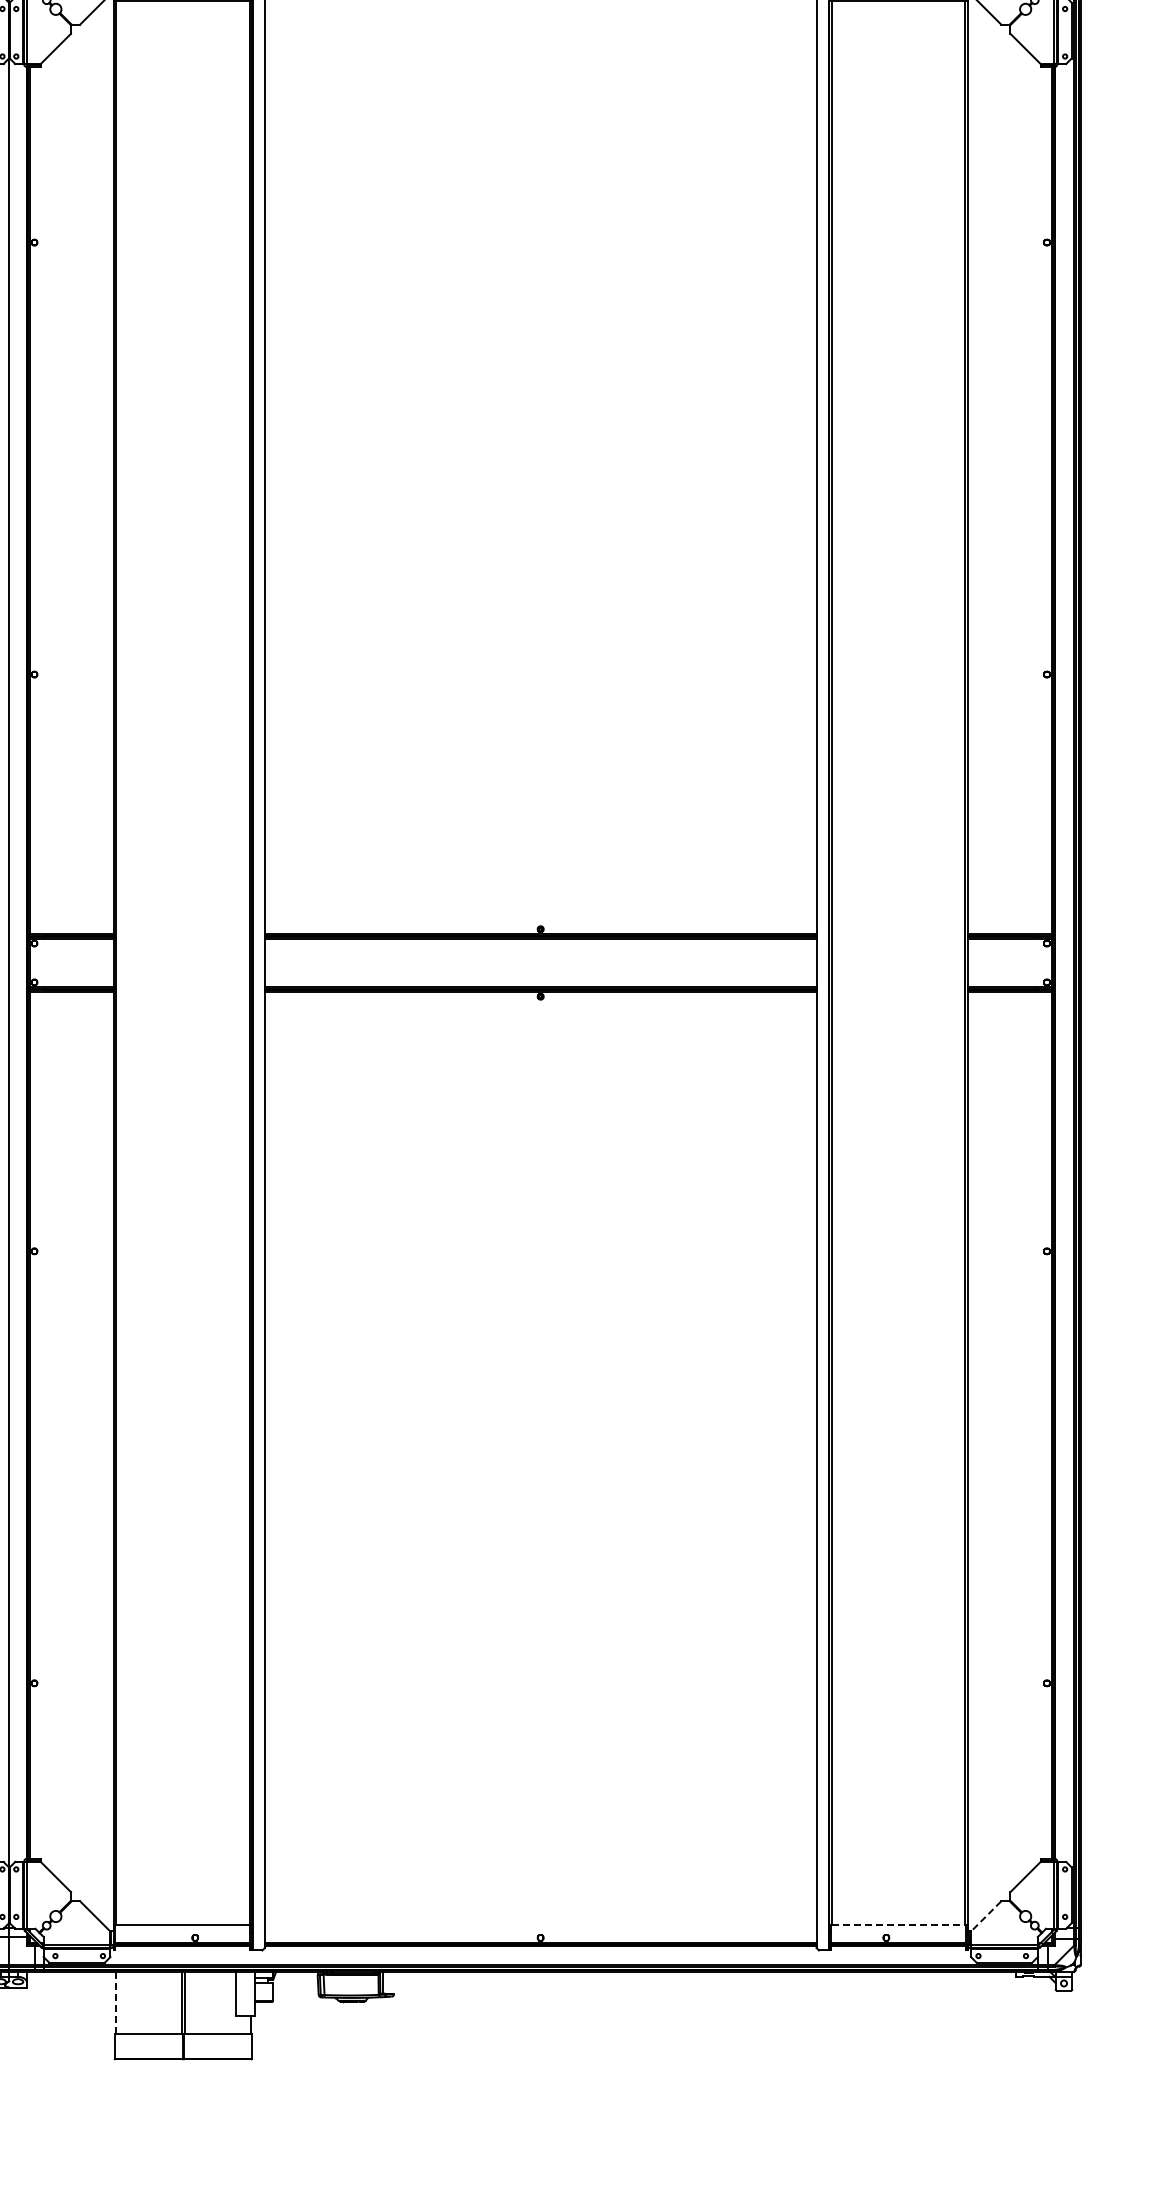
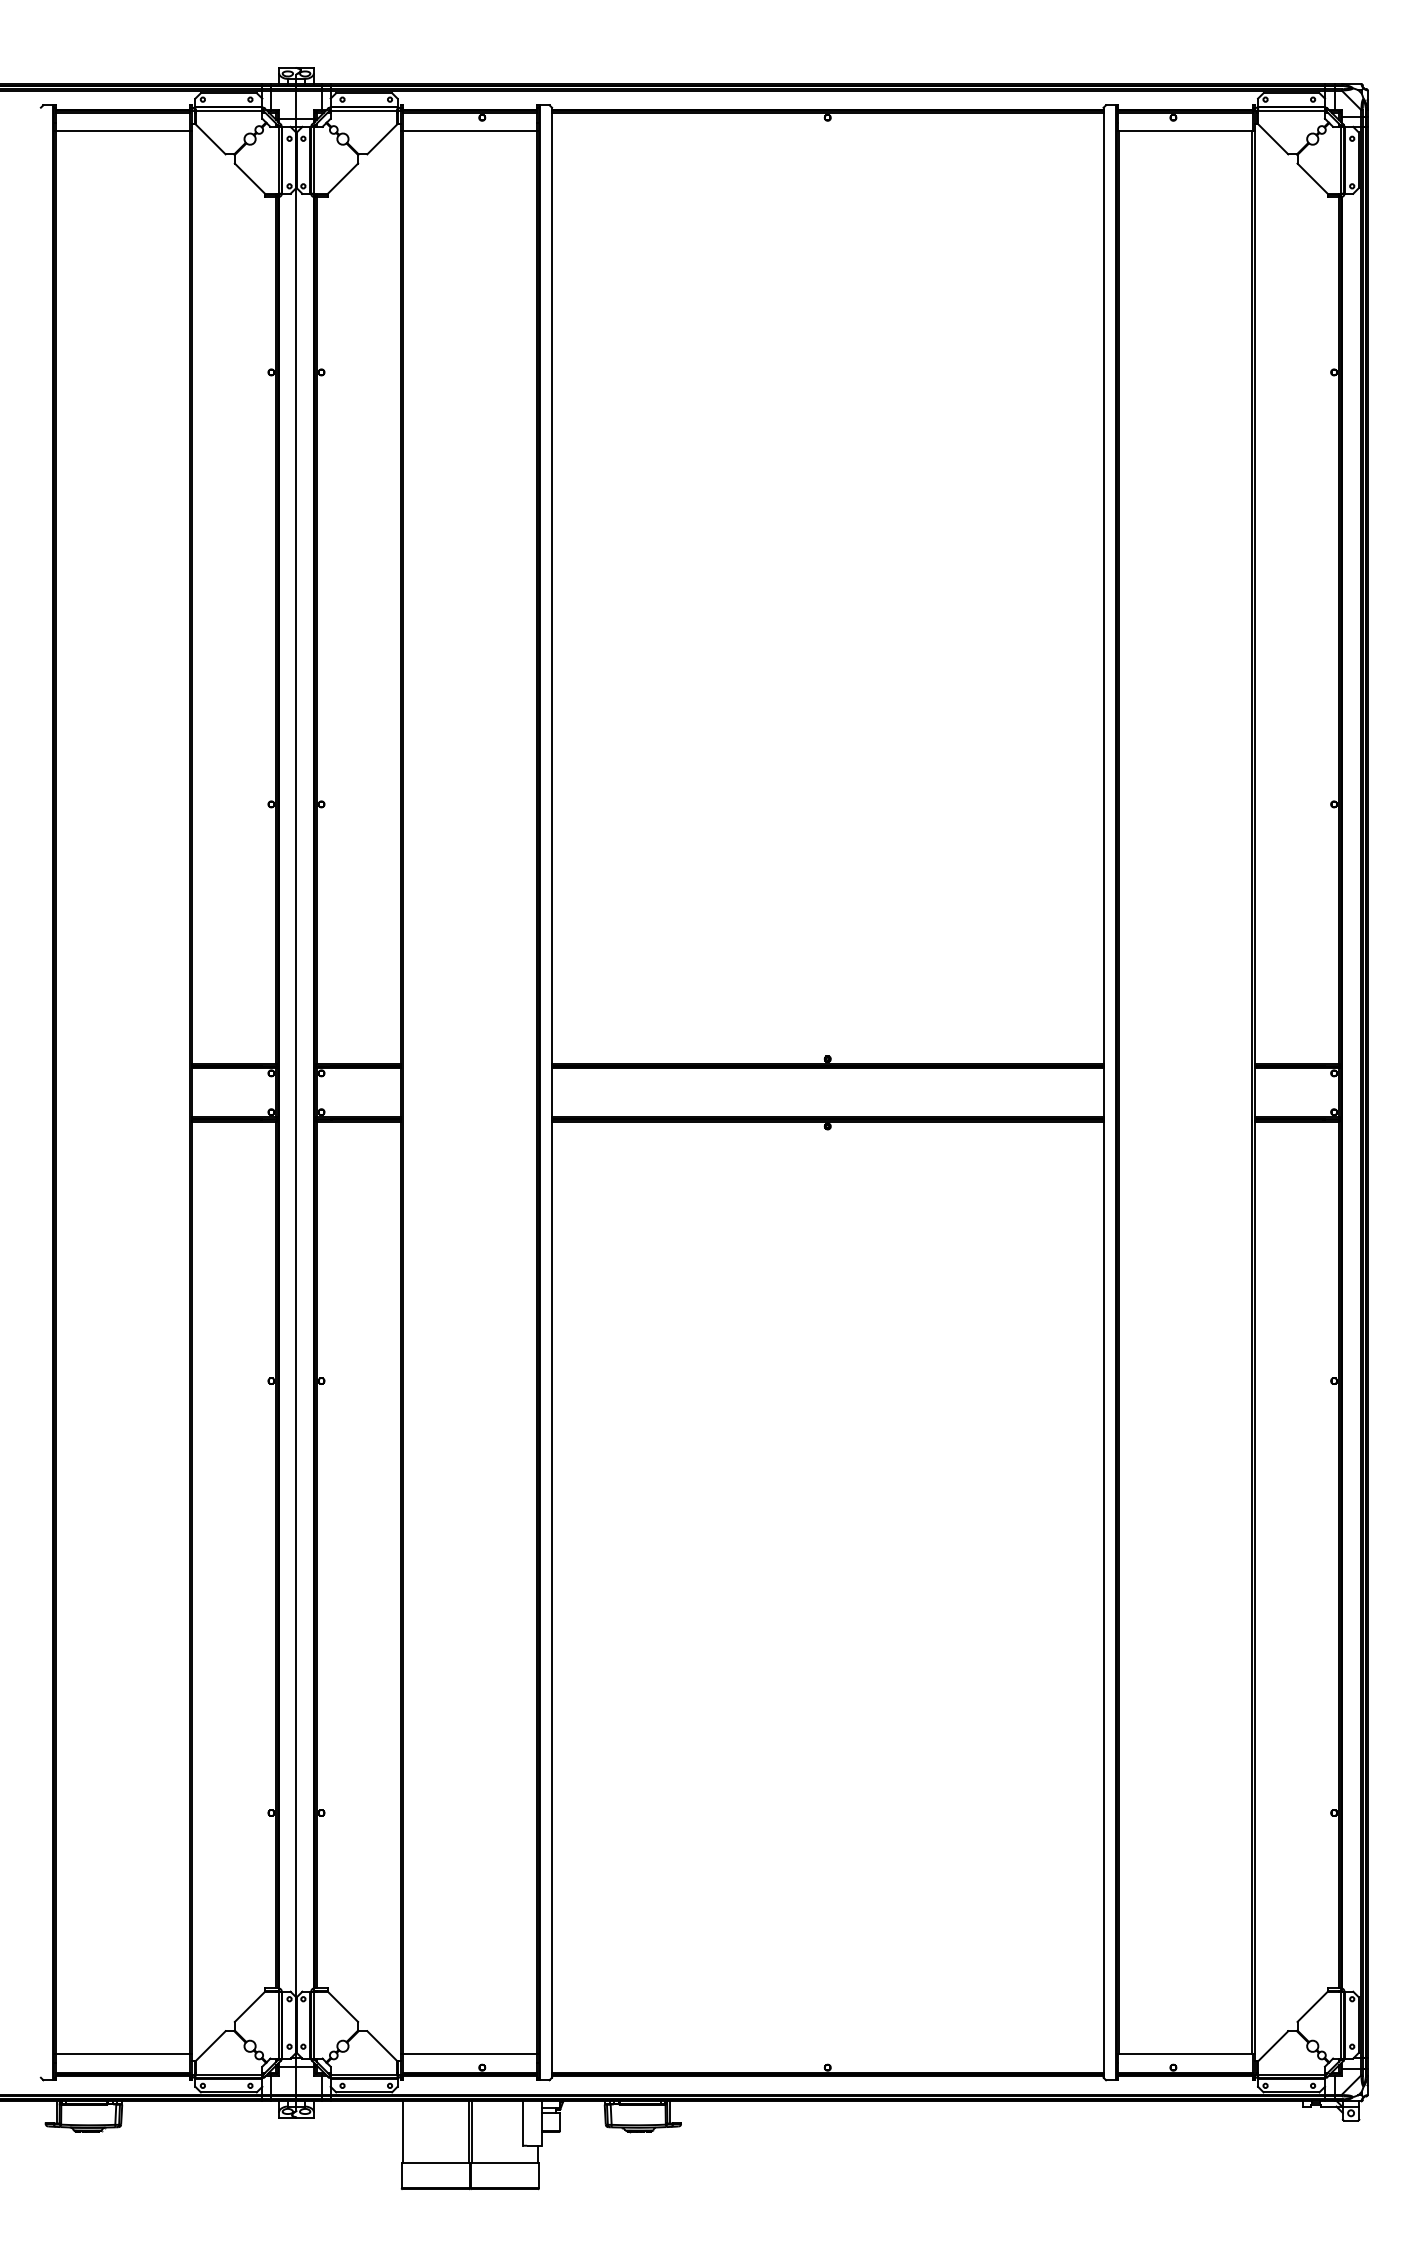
line: (985, 1916) -> (1272, 2046), dashed -> solid
line: (898, 1924) -> (1185, 2054), dashed -> solid
line: (115, 2002) -> (402, 2132), dashed -> solid

